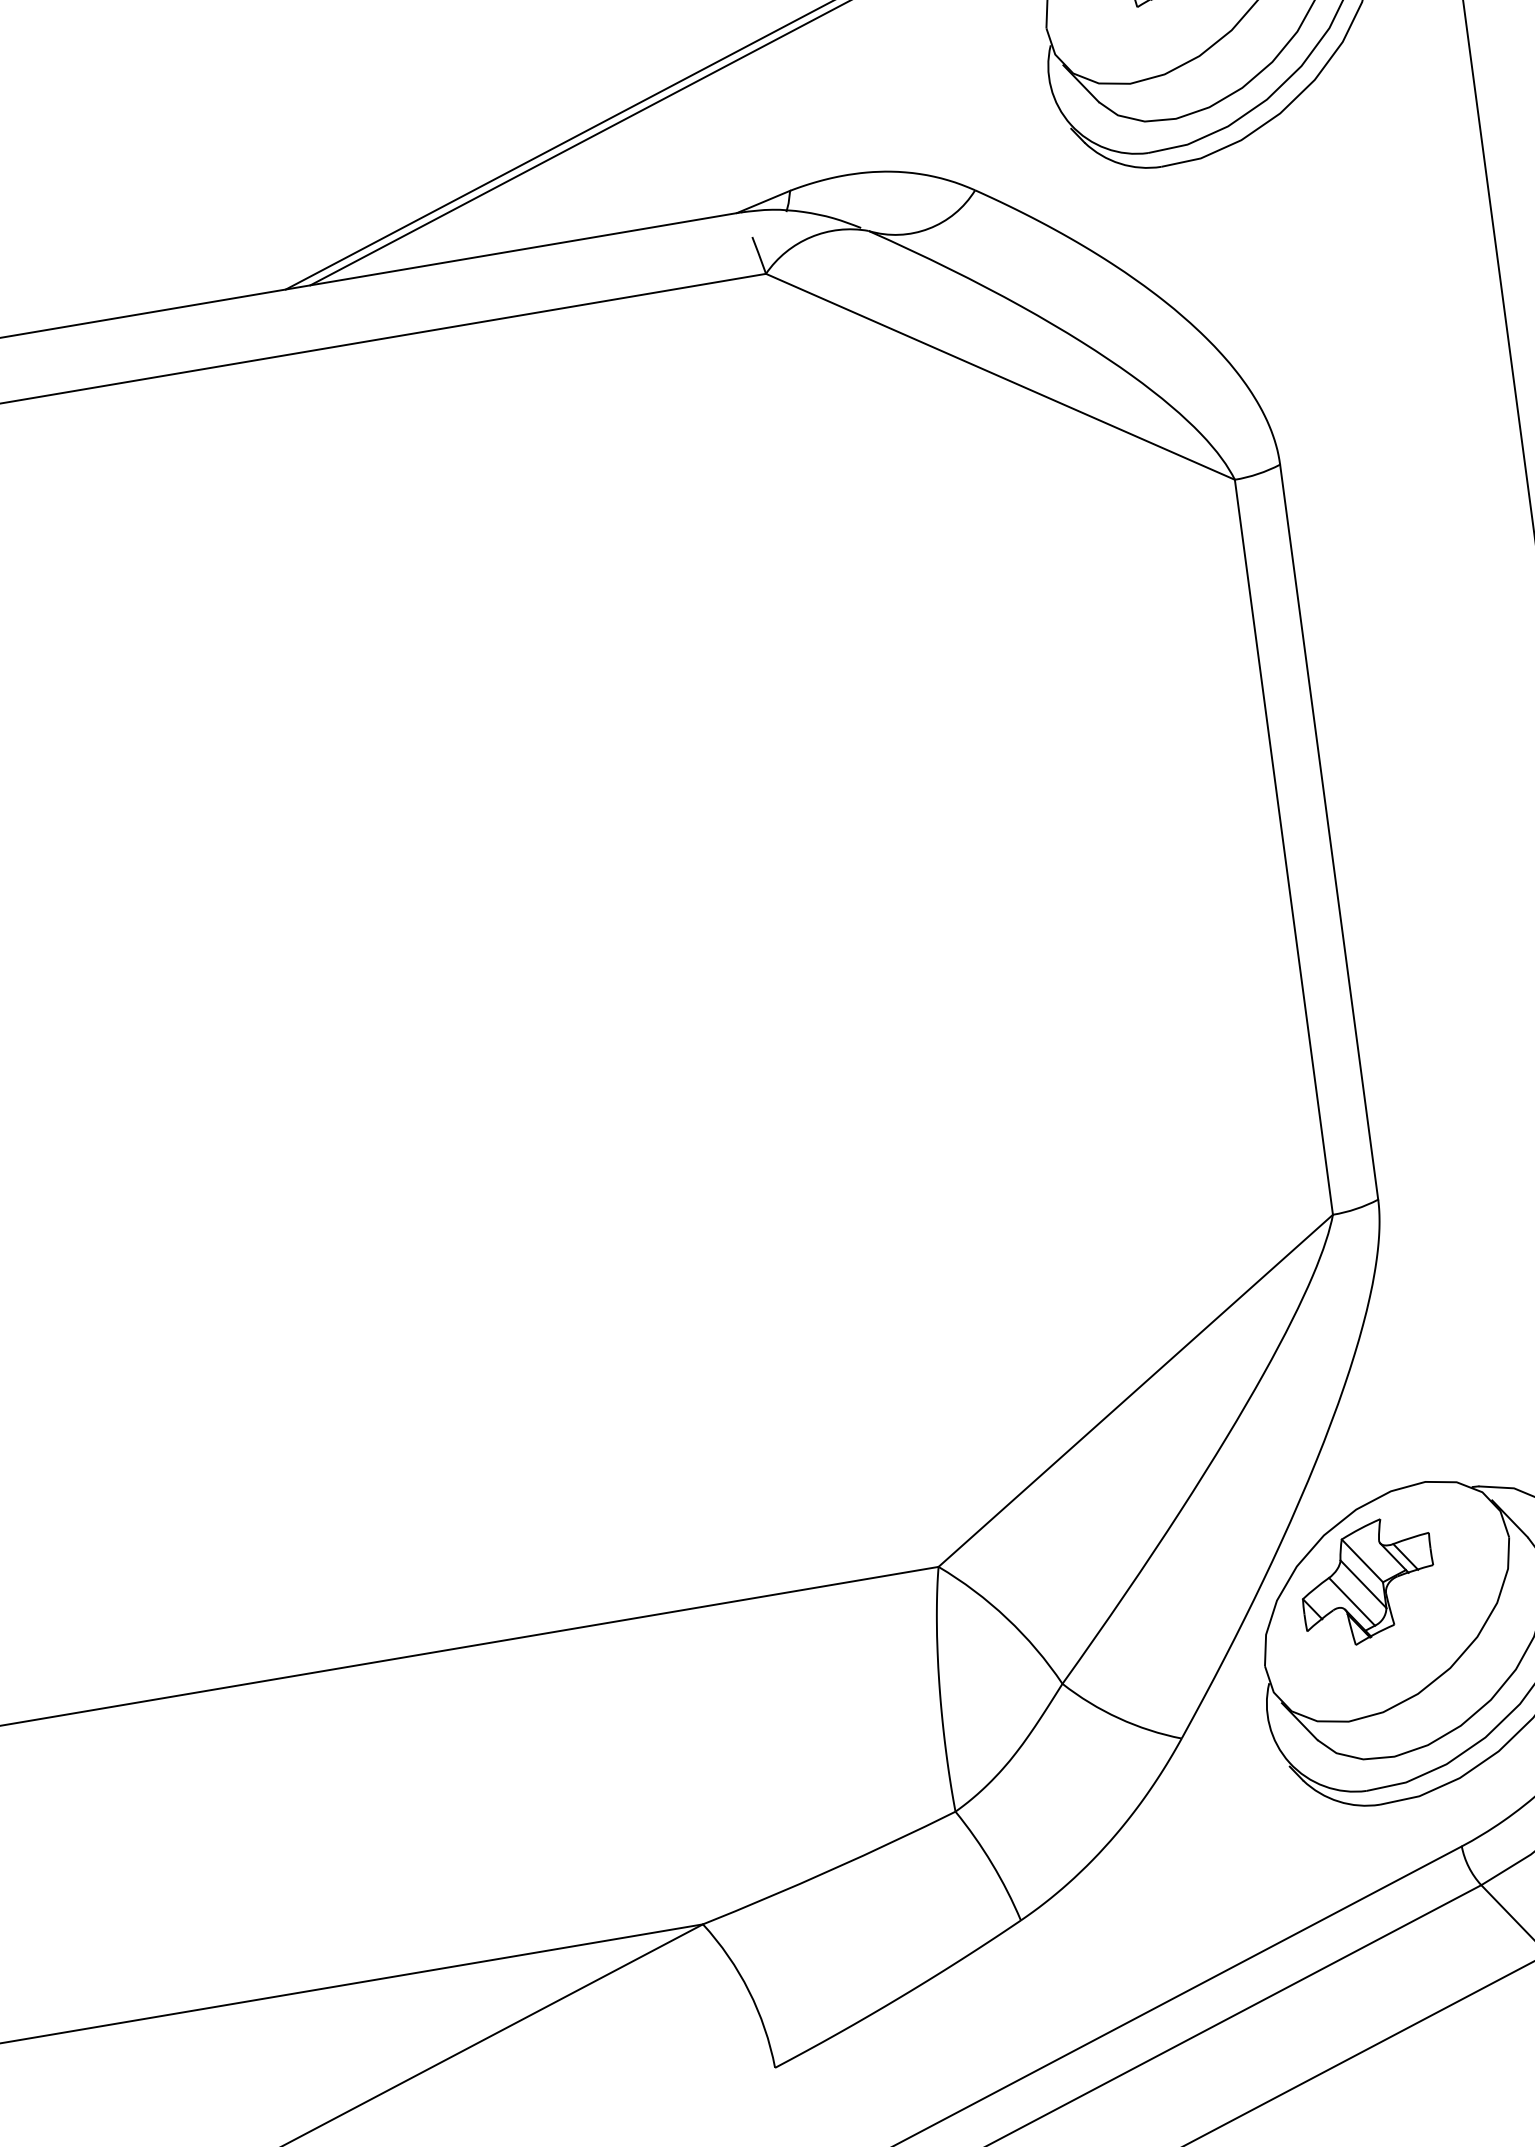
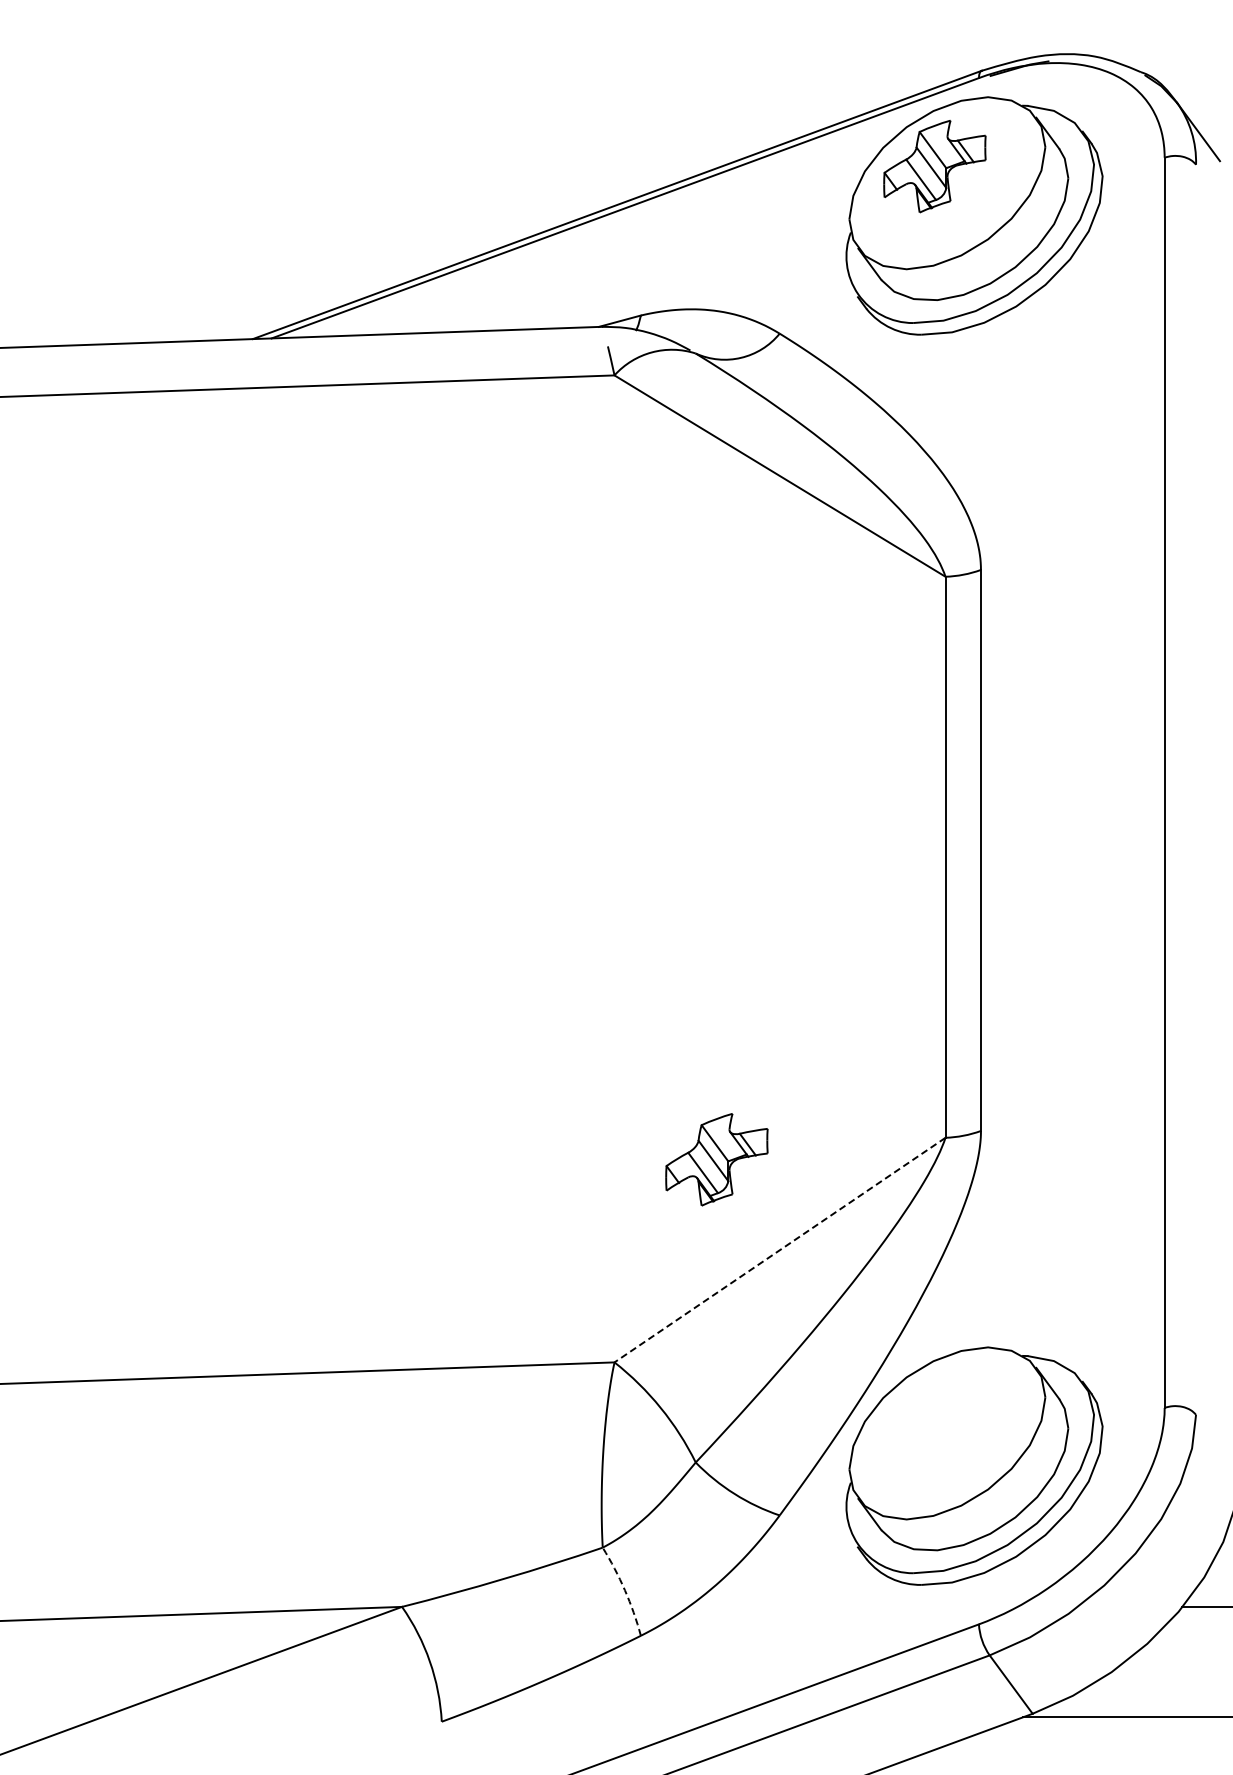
line: (1135, 1391) -> (779, 1250), solid -> dashed
part: (1367, 1581) -> (716, 1159), moved
arc: (991, 1863) -> (624, 1590), solid -> dashed

